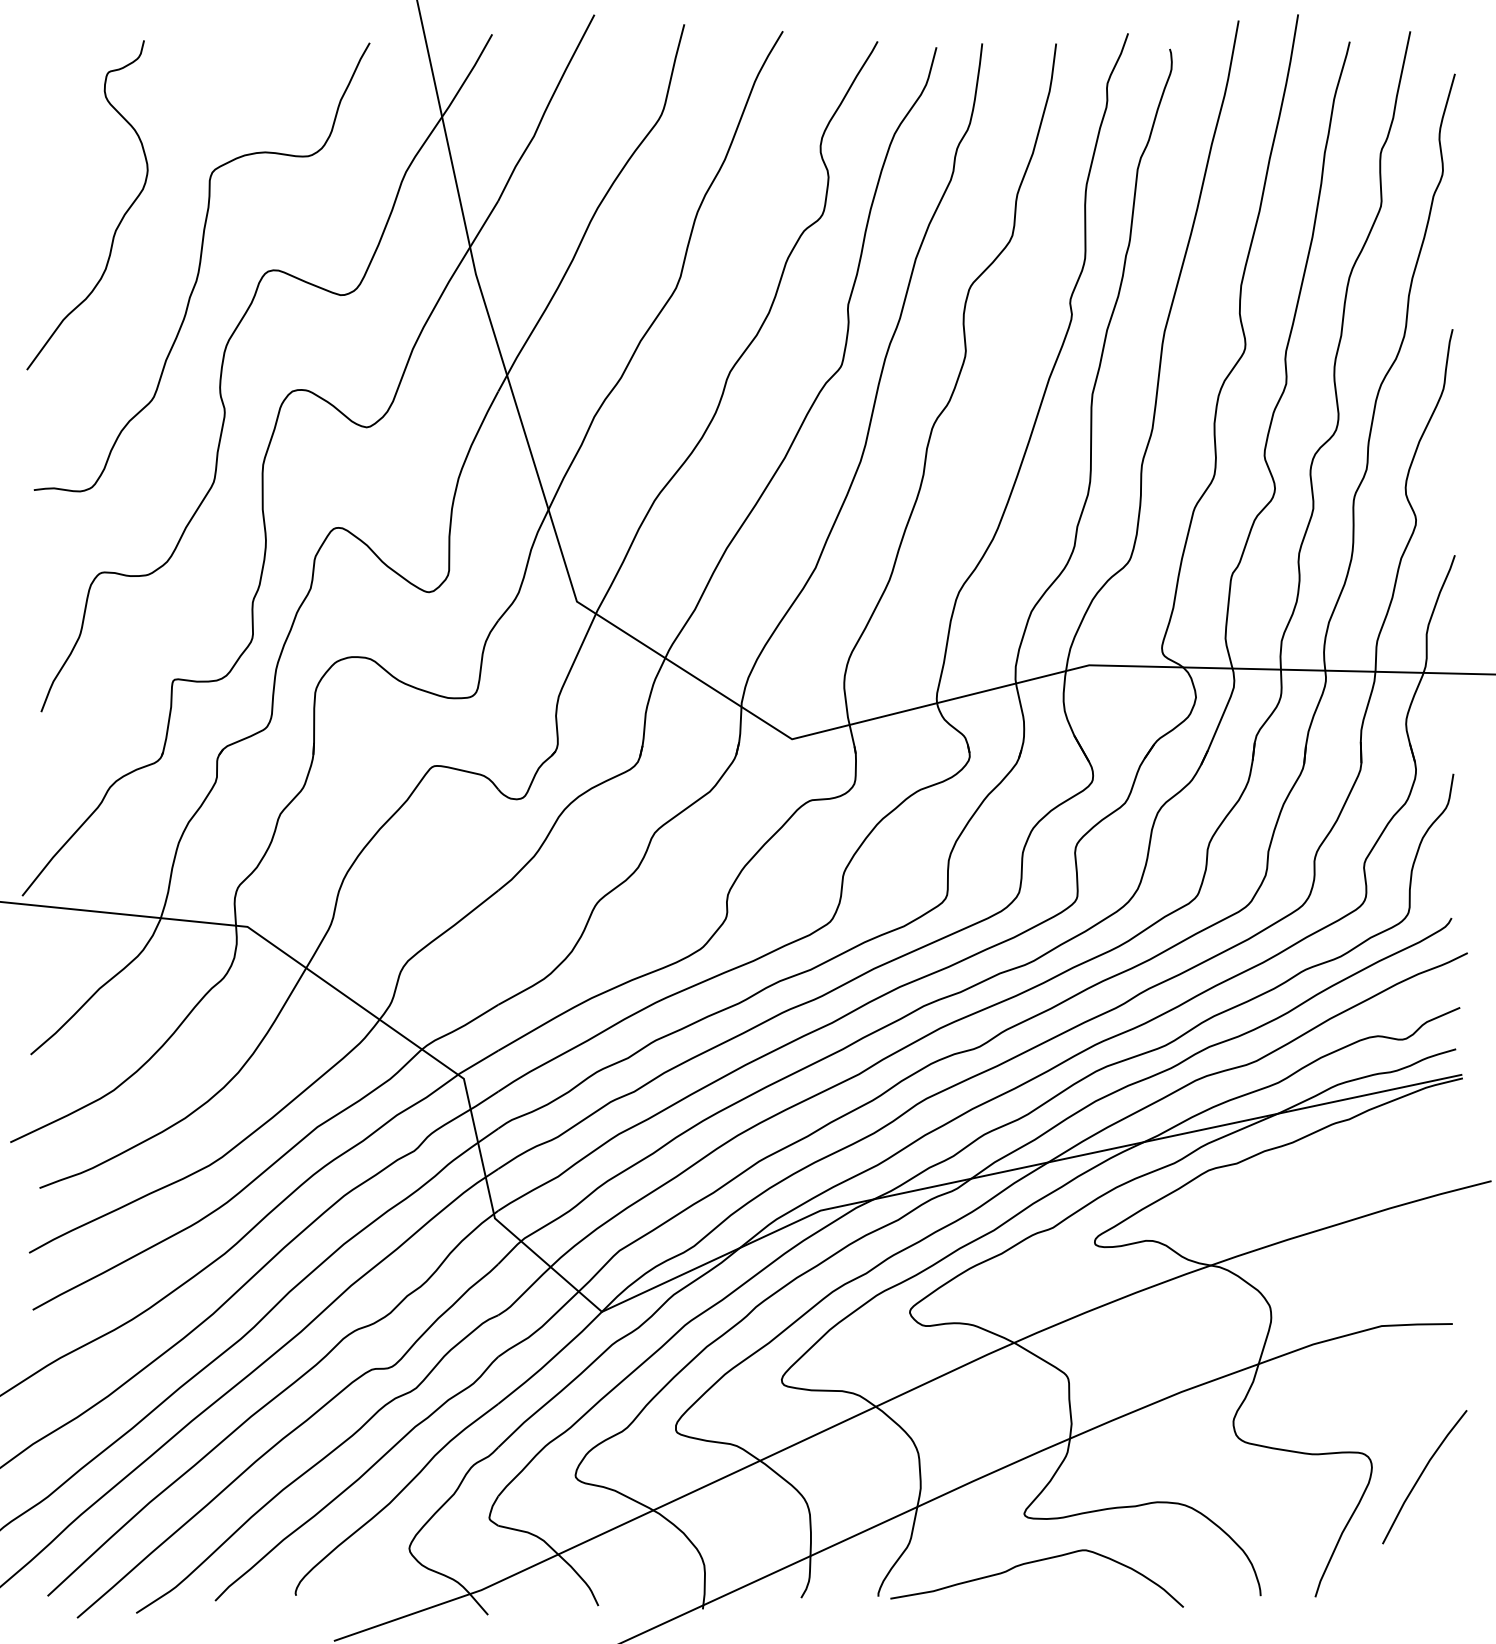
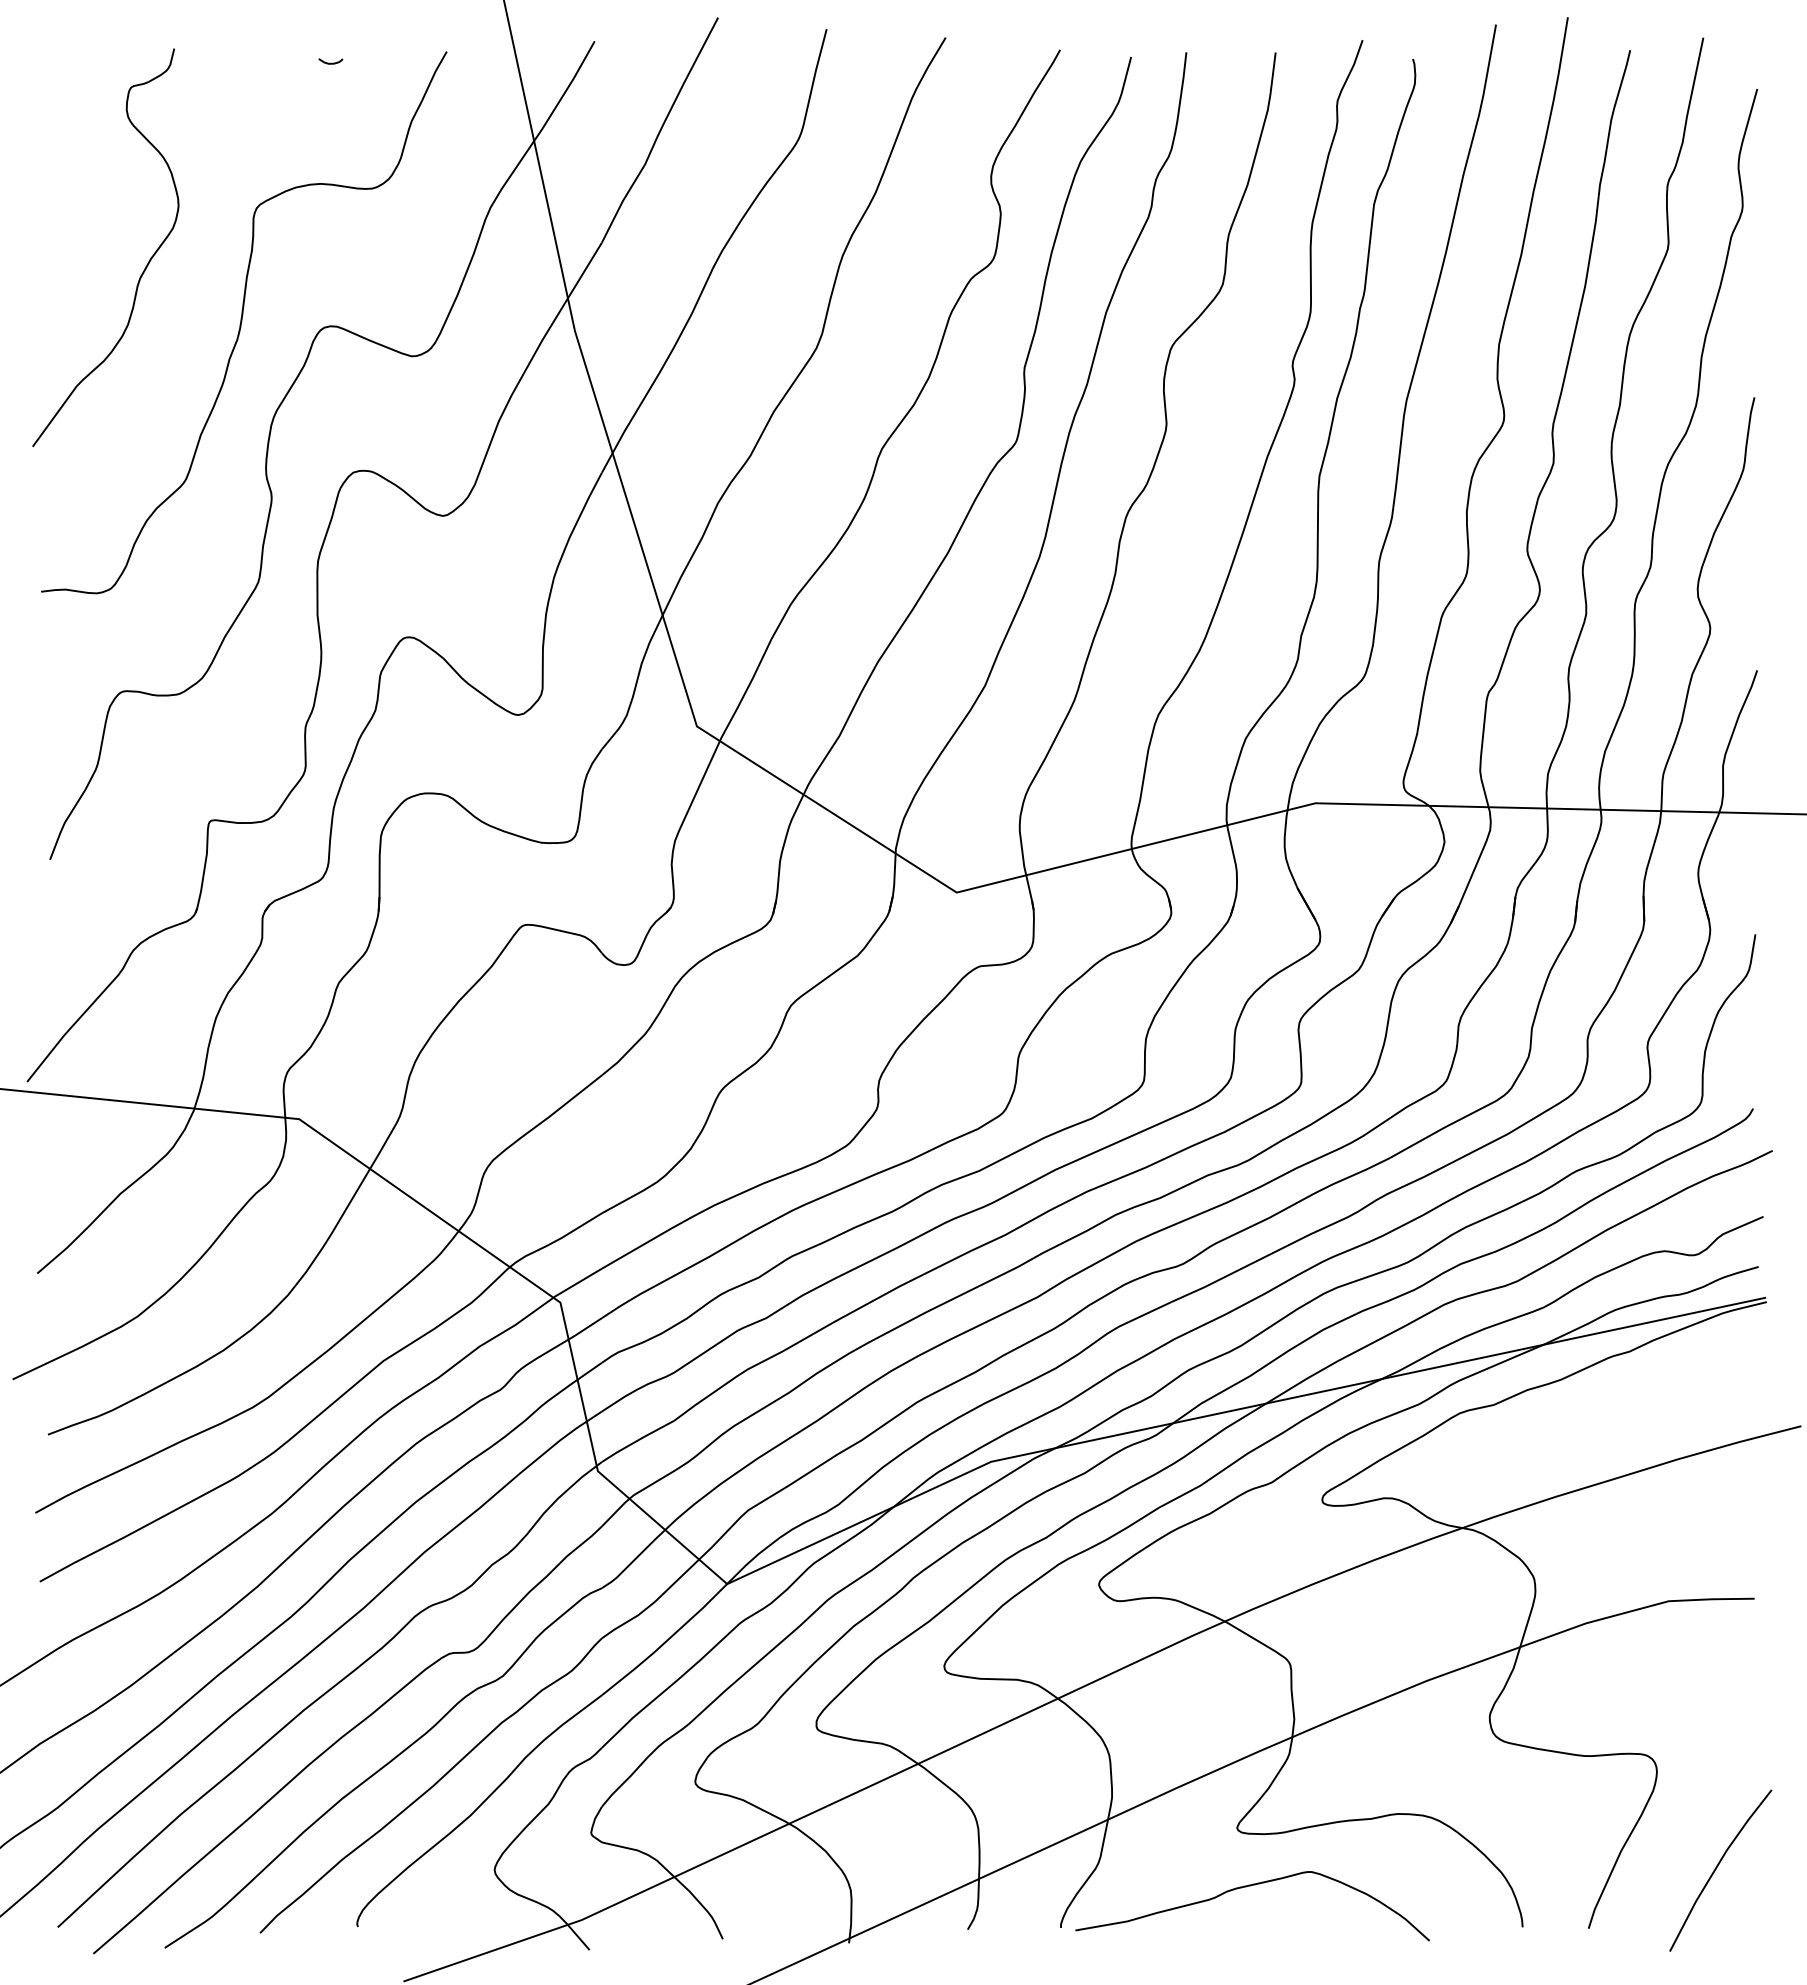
curve: (273, 51) -> (330, 62), added
line: (1421, 1476) -> (1716, 1869), moved

